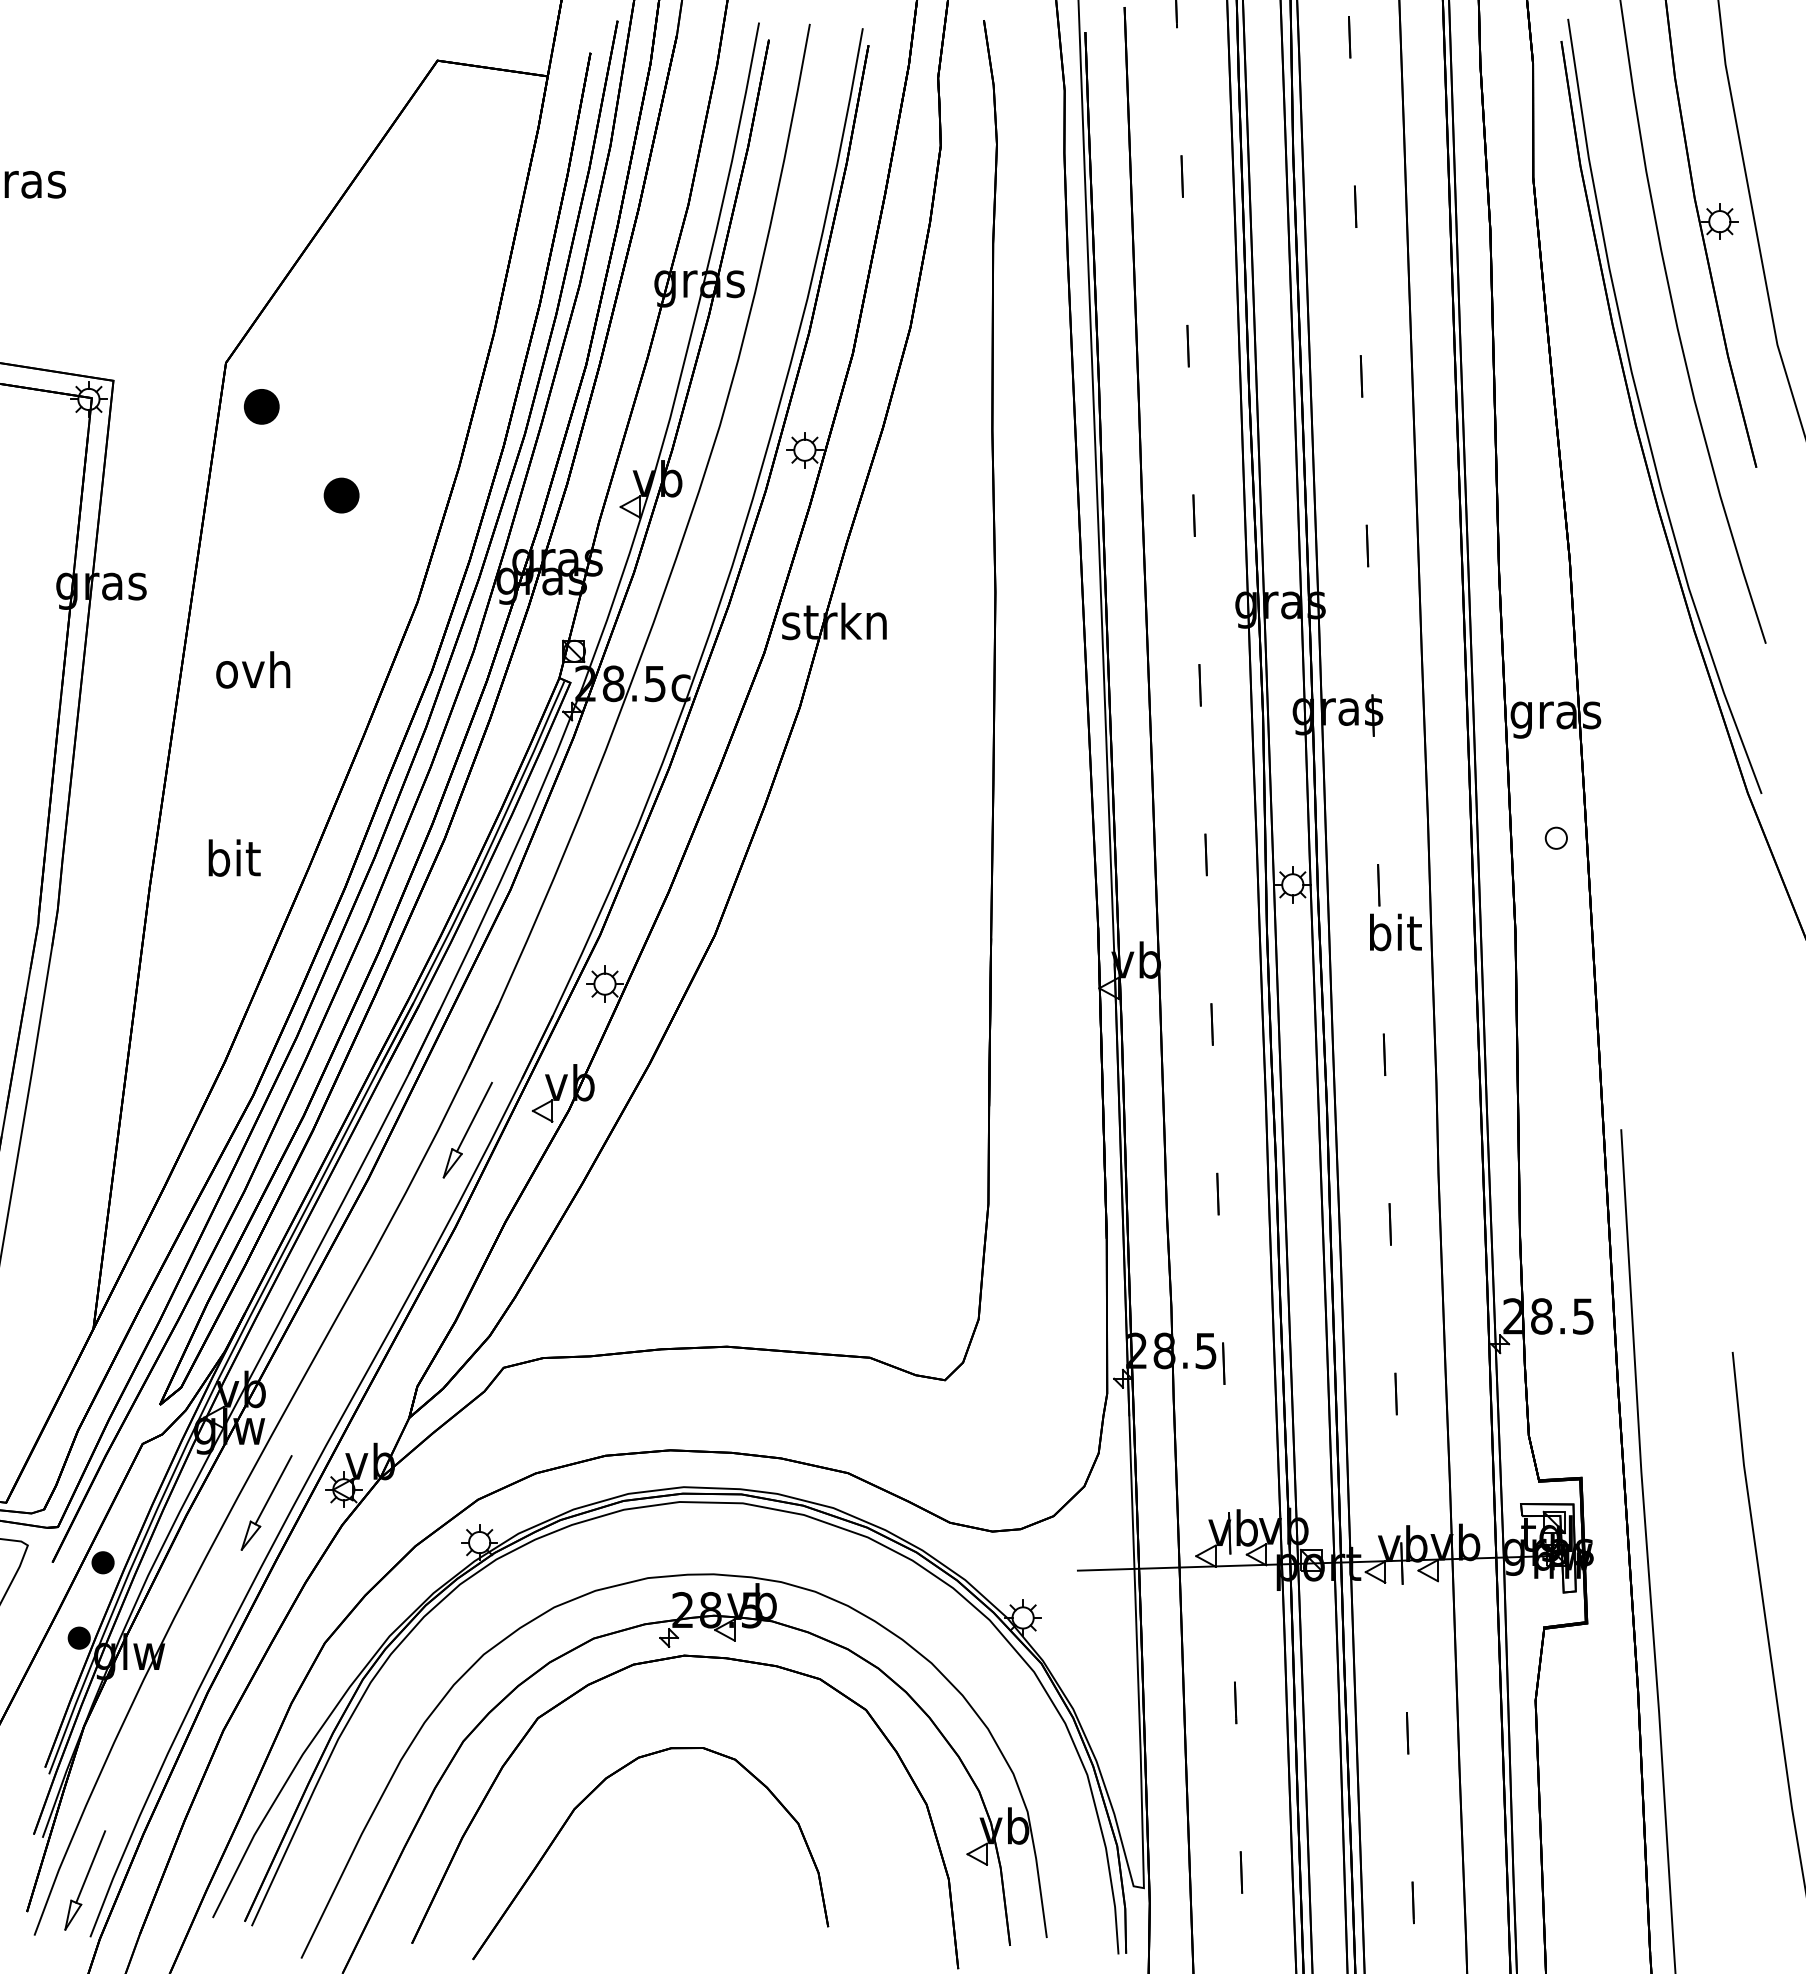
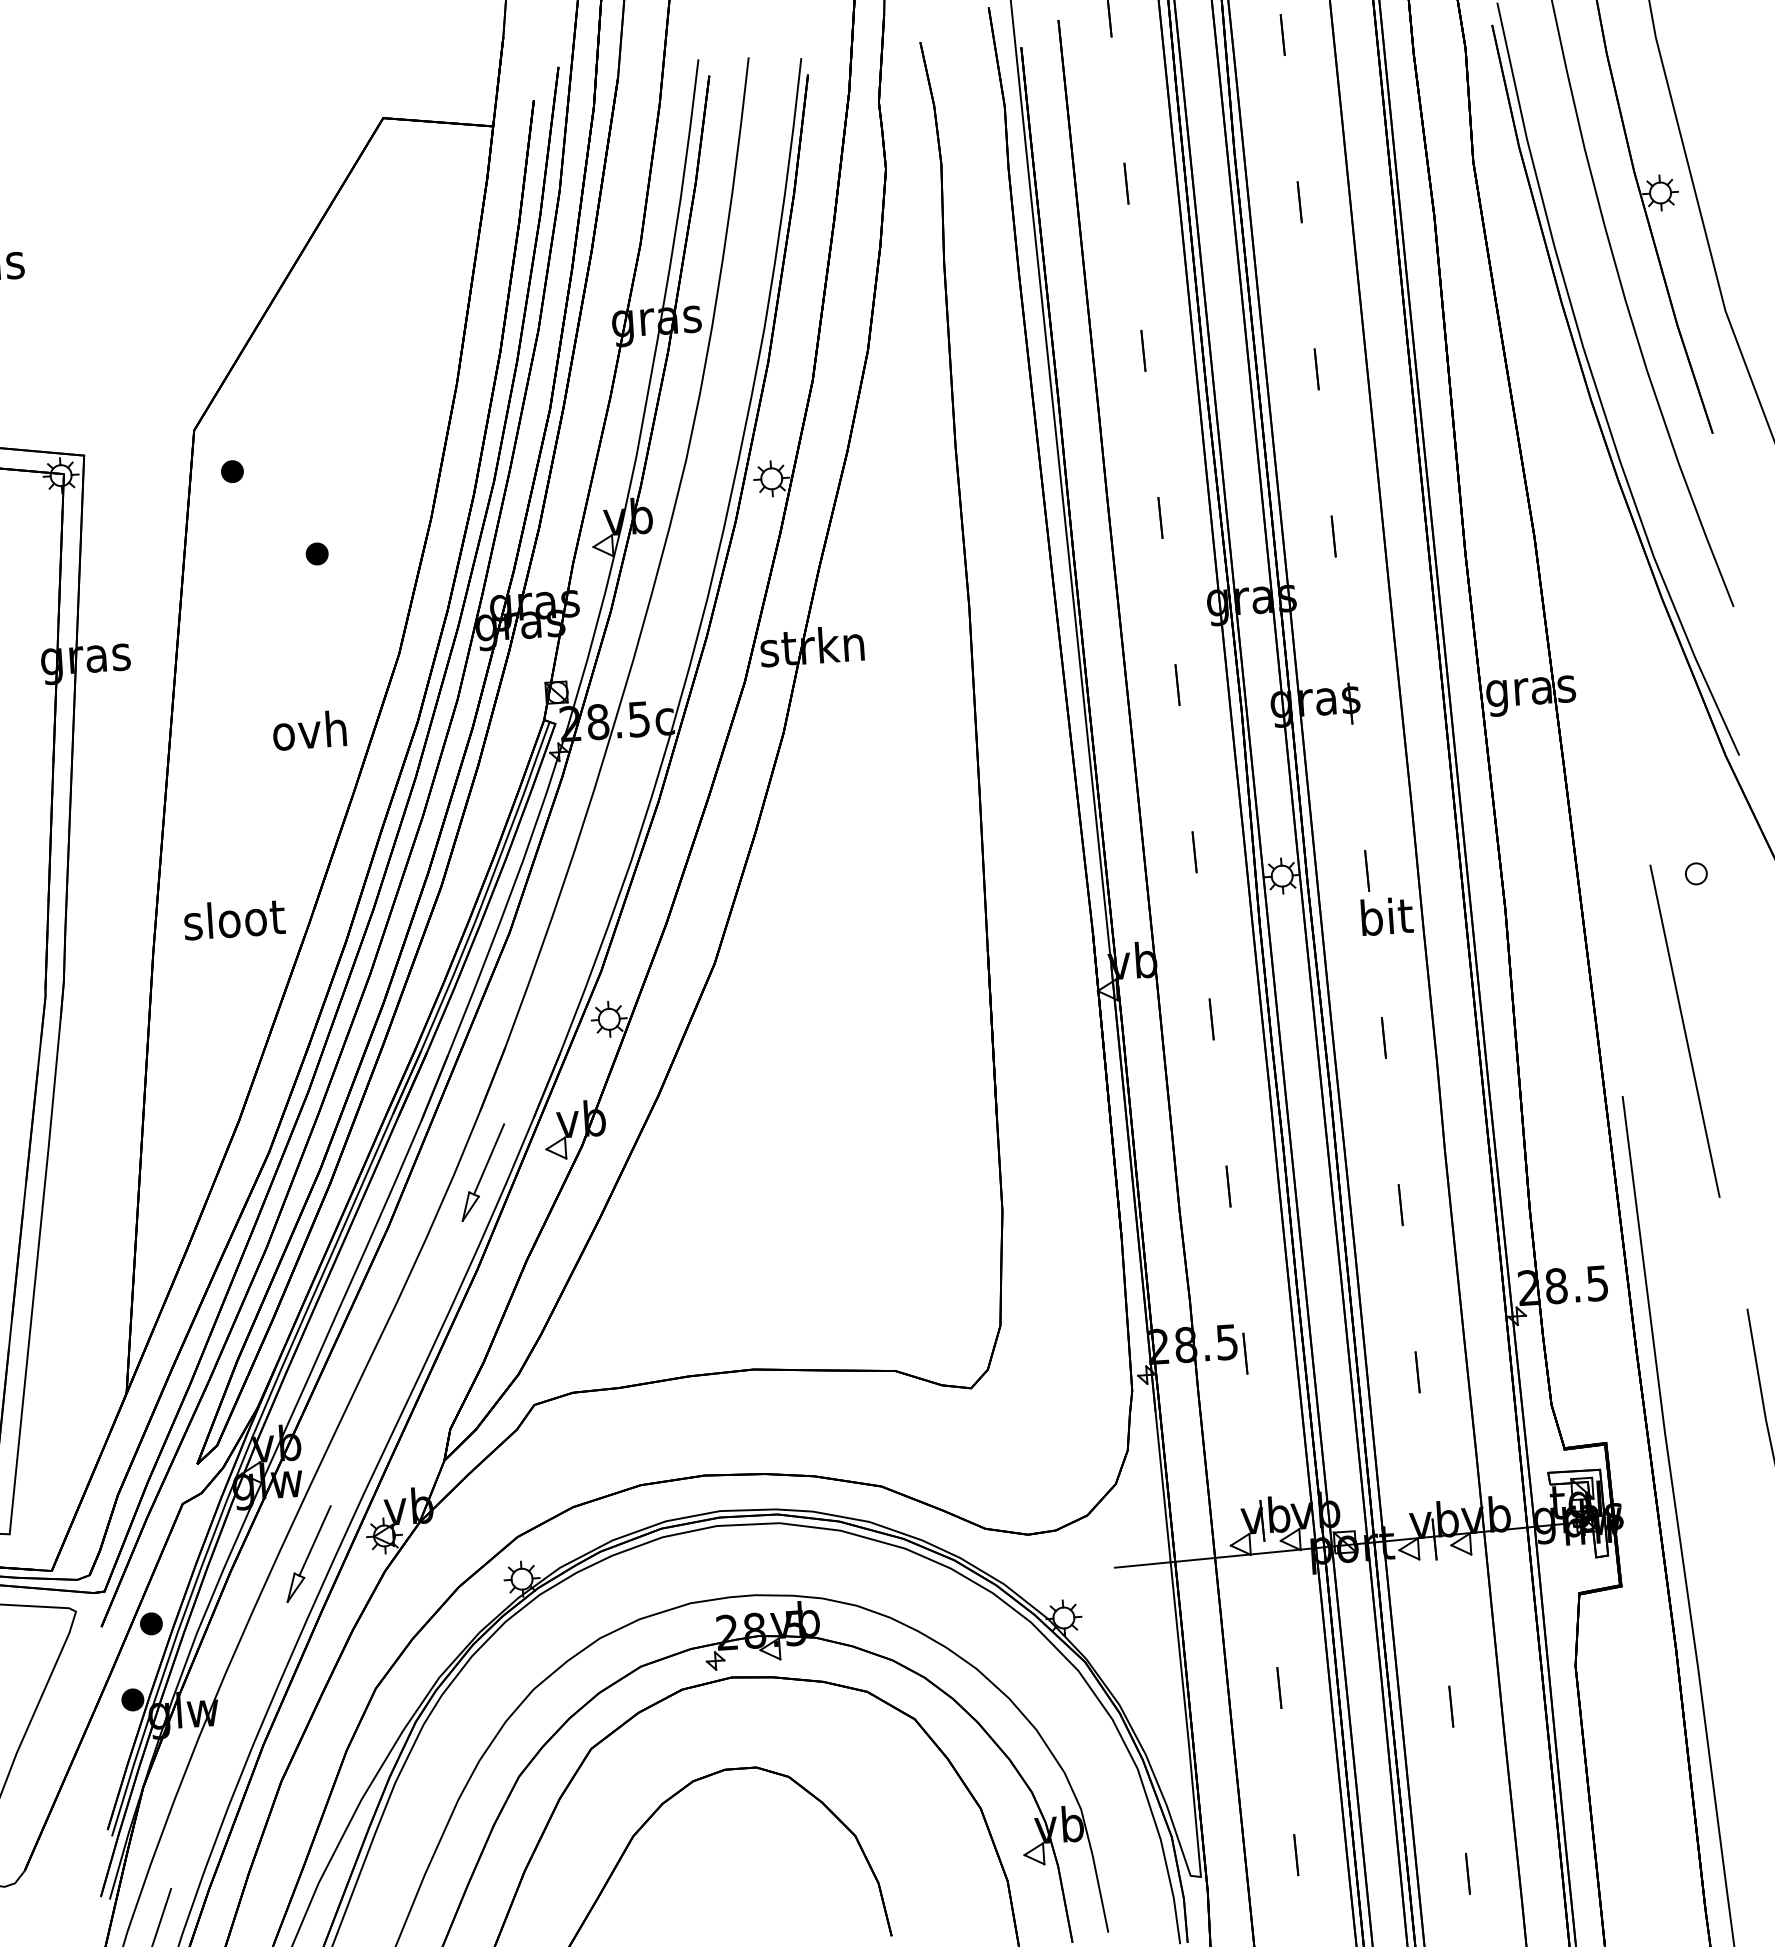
part: (261, 406) -> (232, 471), size x0.62
part: (341, 495) -> (316, 553), size x0.62
text: (253, 669) -> (309, 730), moved
part: (1555, 837) -> (1695, 873), moved
text: (233, 857) -> (233, 918), bit -> sloot
line: (1688, 1067) -> (1685, 1030), added

